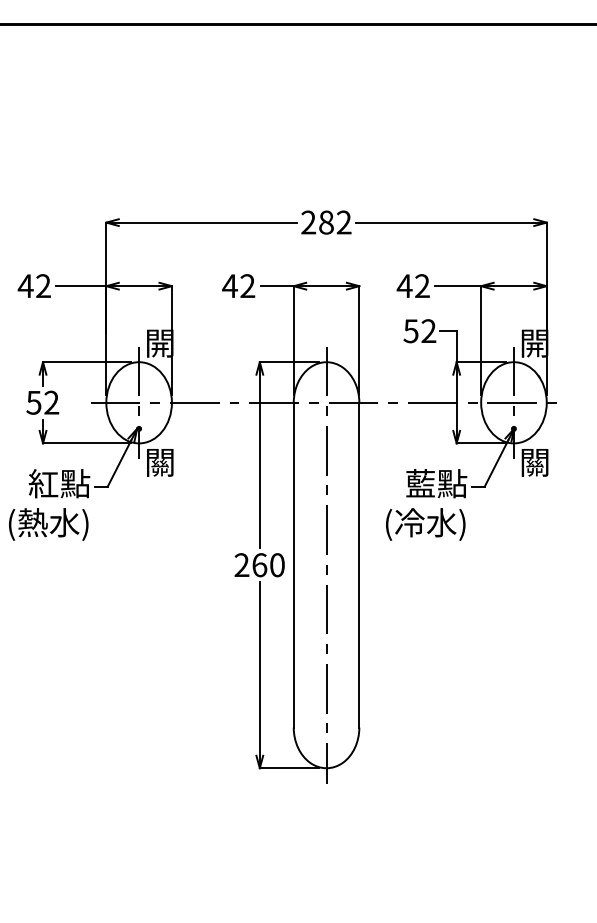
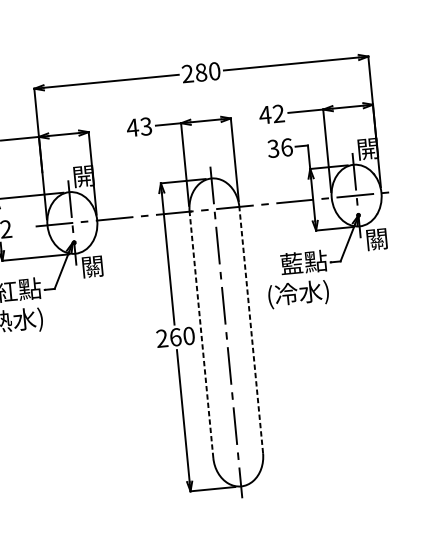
text: (343, 222) -> (214, 71), 282 -> 280
text: (247, 286) -> (146, 126), 42 -> 43
text: (419, 331) -> (279, 148), 52 -> 36
line: (293, 564) -> (201, 334), solid -> dashed
line: (359, 564) -> (251, 329), solid -> dashed

